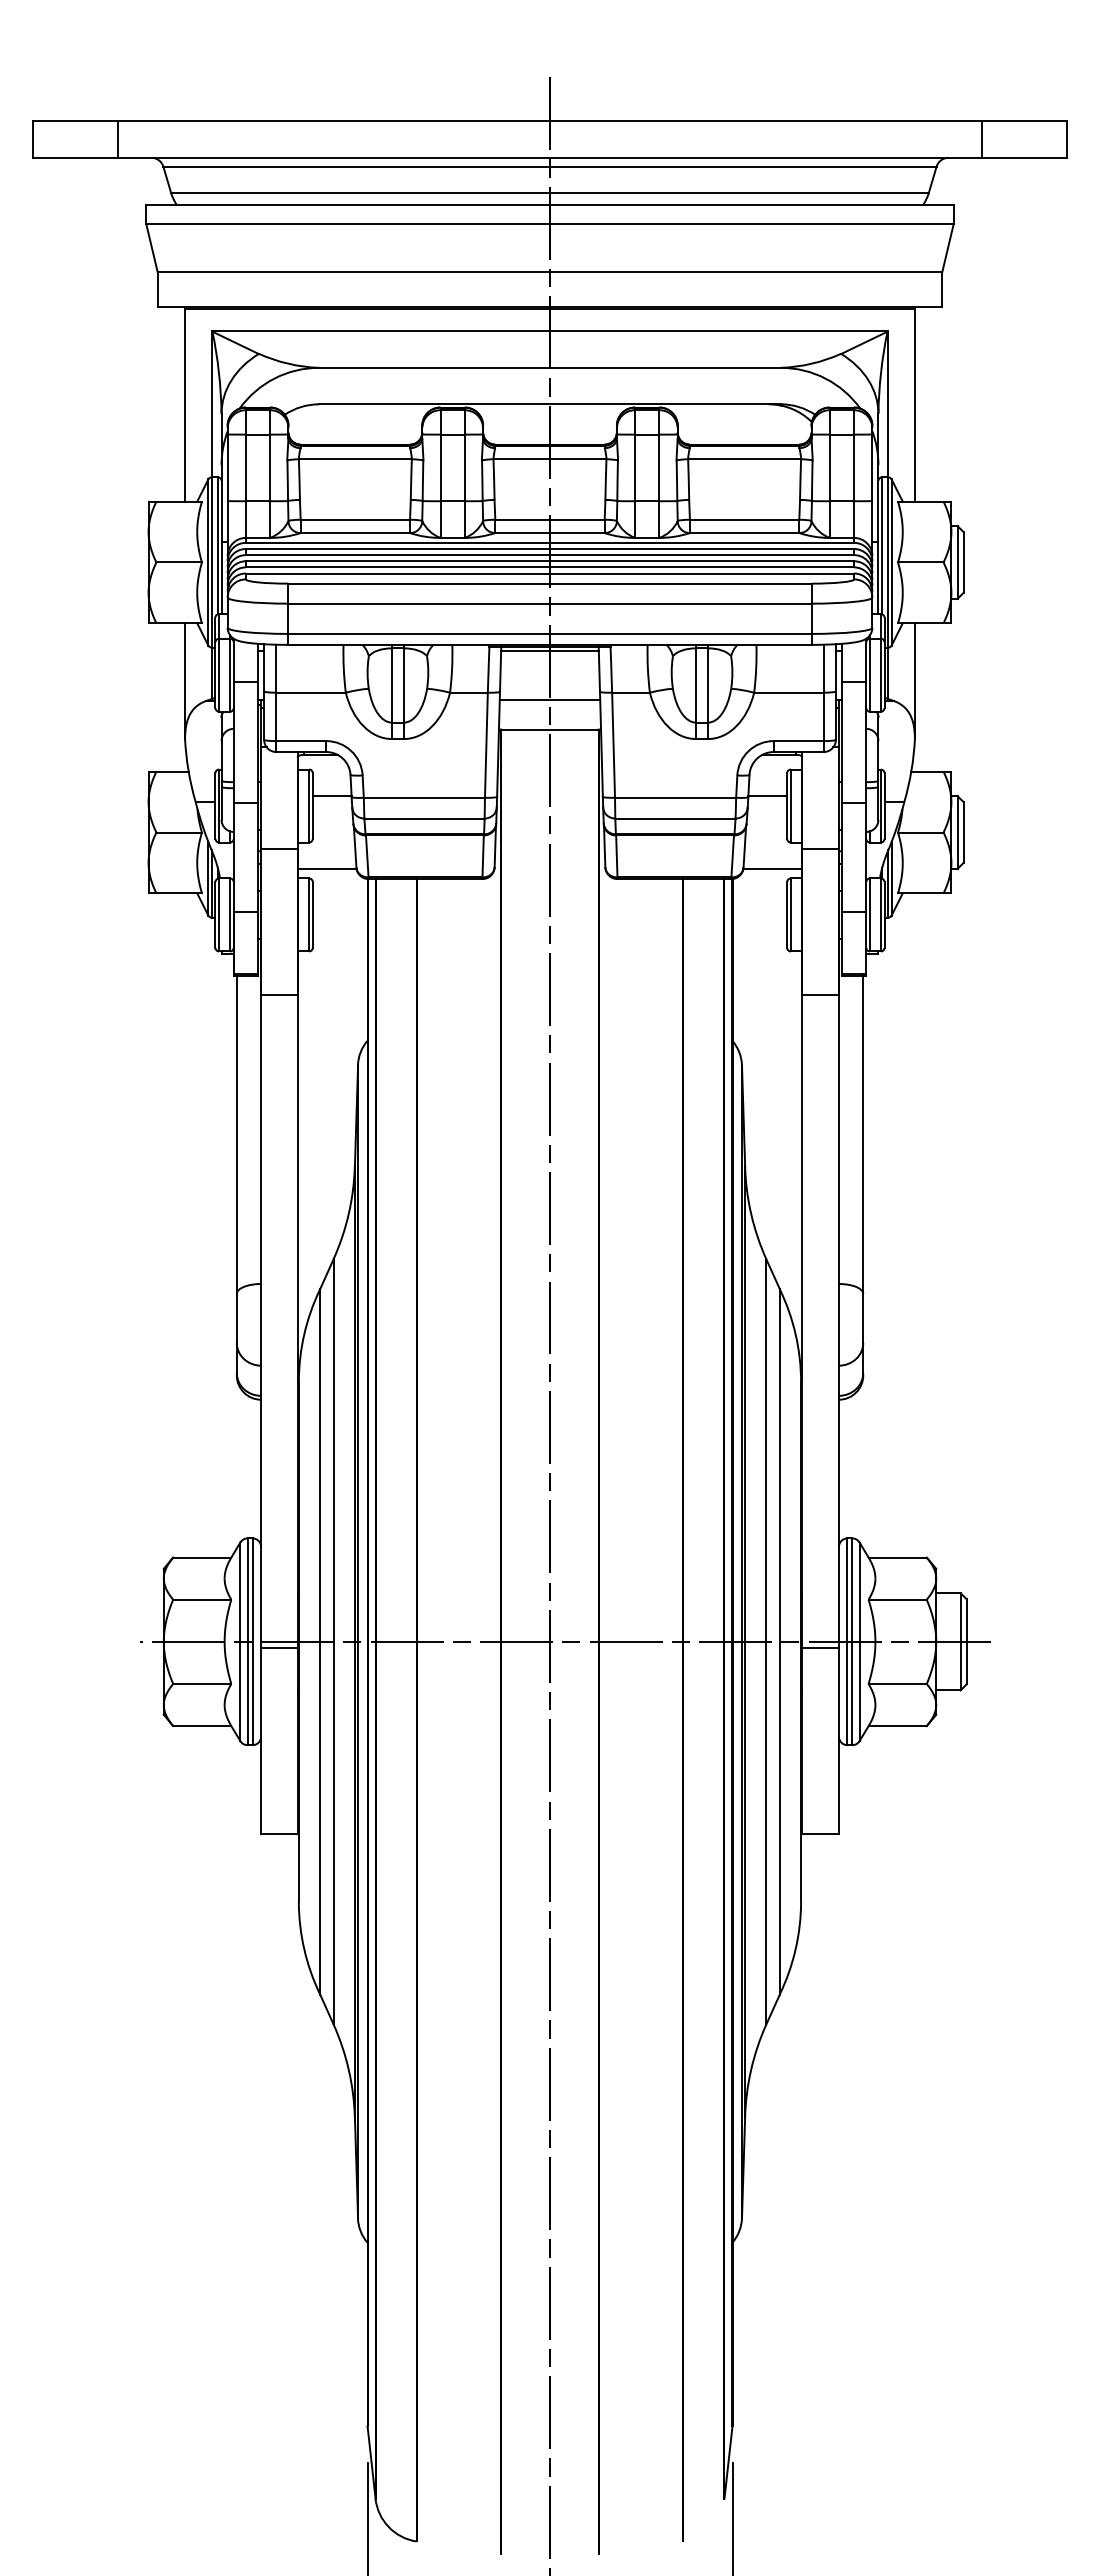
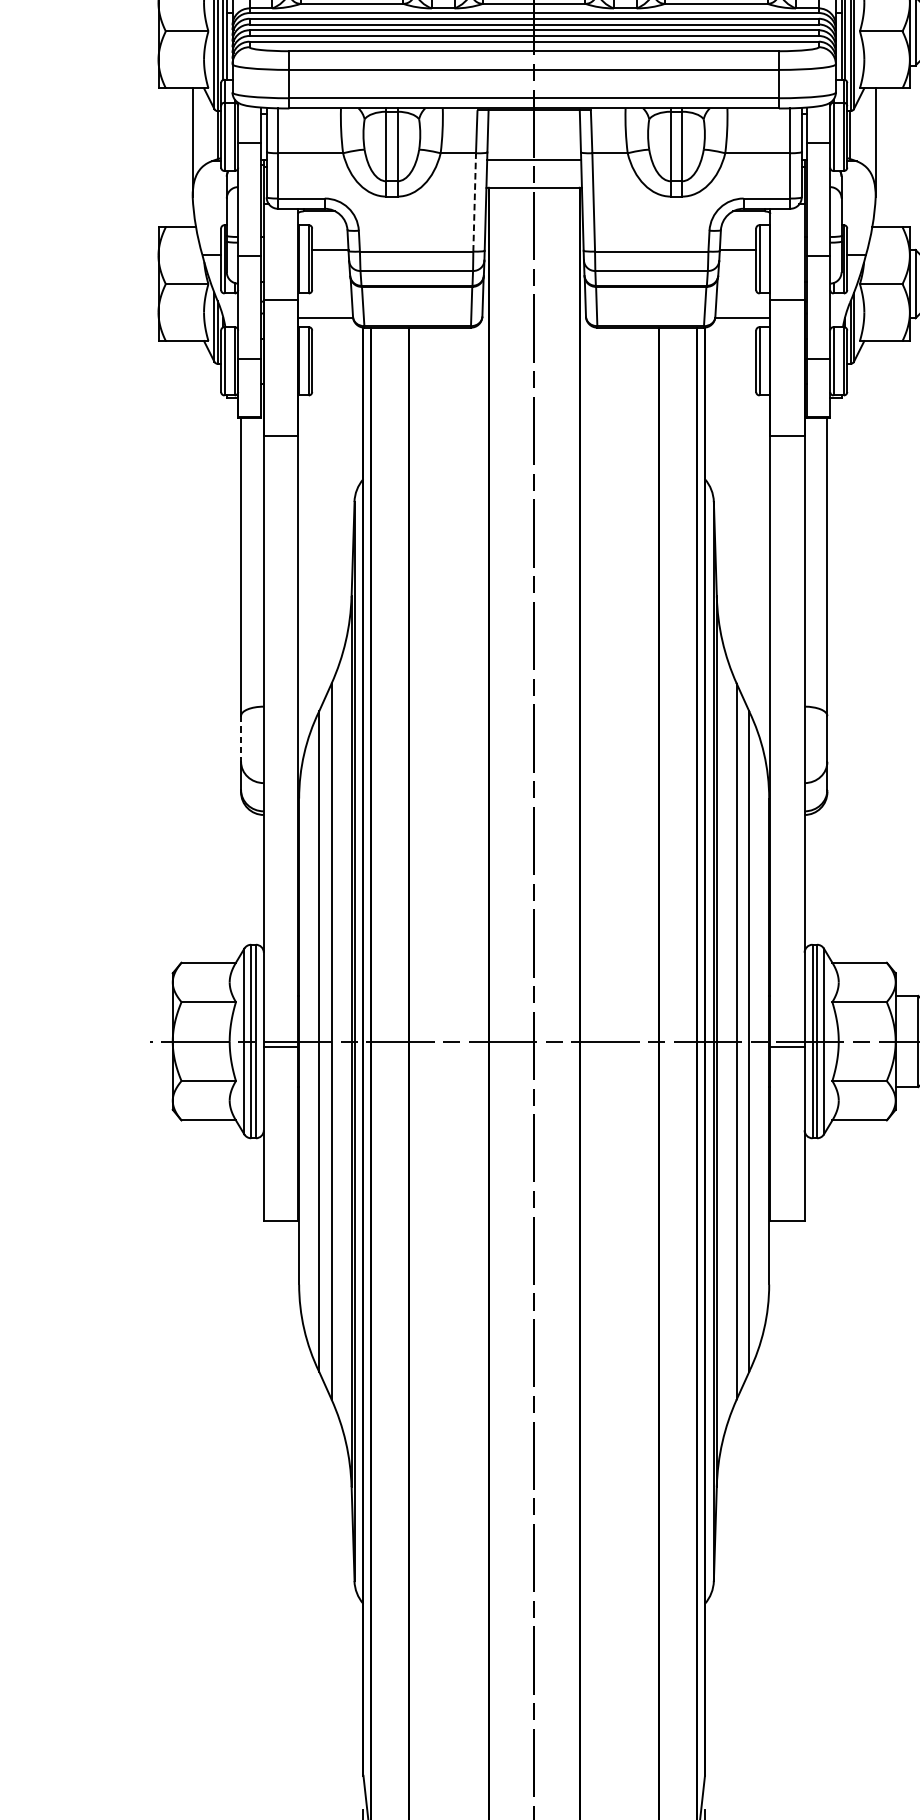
line: (549, 650) -> (533, 113), removed
line: (486, 745) -> (474, 202), solid -> dashed
line: (236, 1318) -> (240, 738), solid -> dashed

